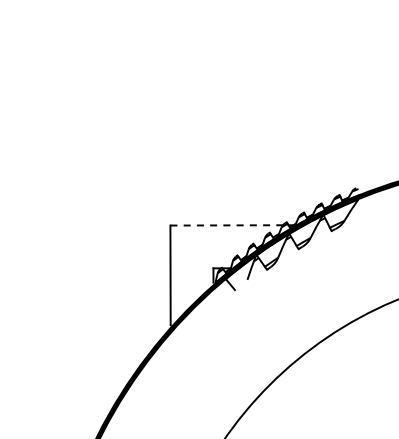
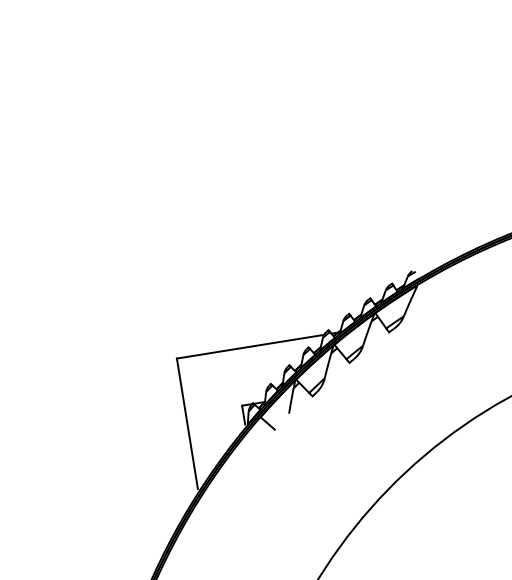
line: (227, 225) -> (251, 346), dashed -> solid

